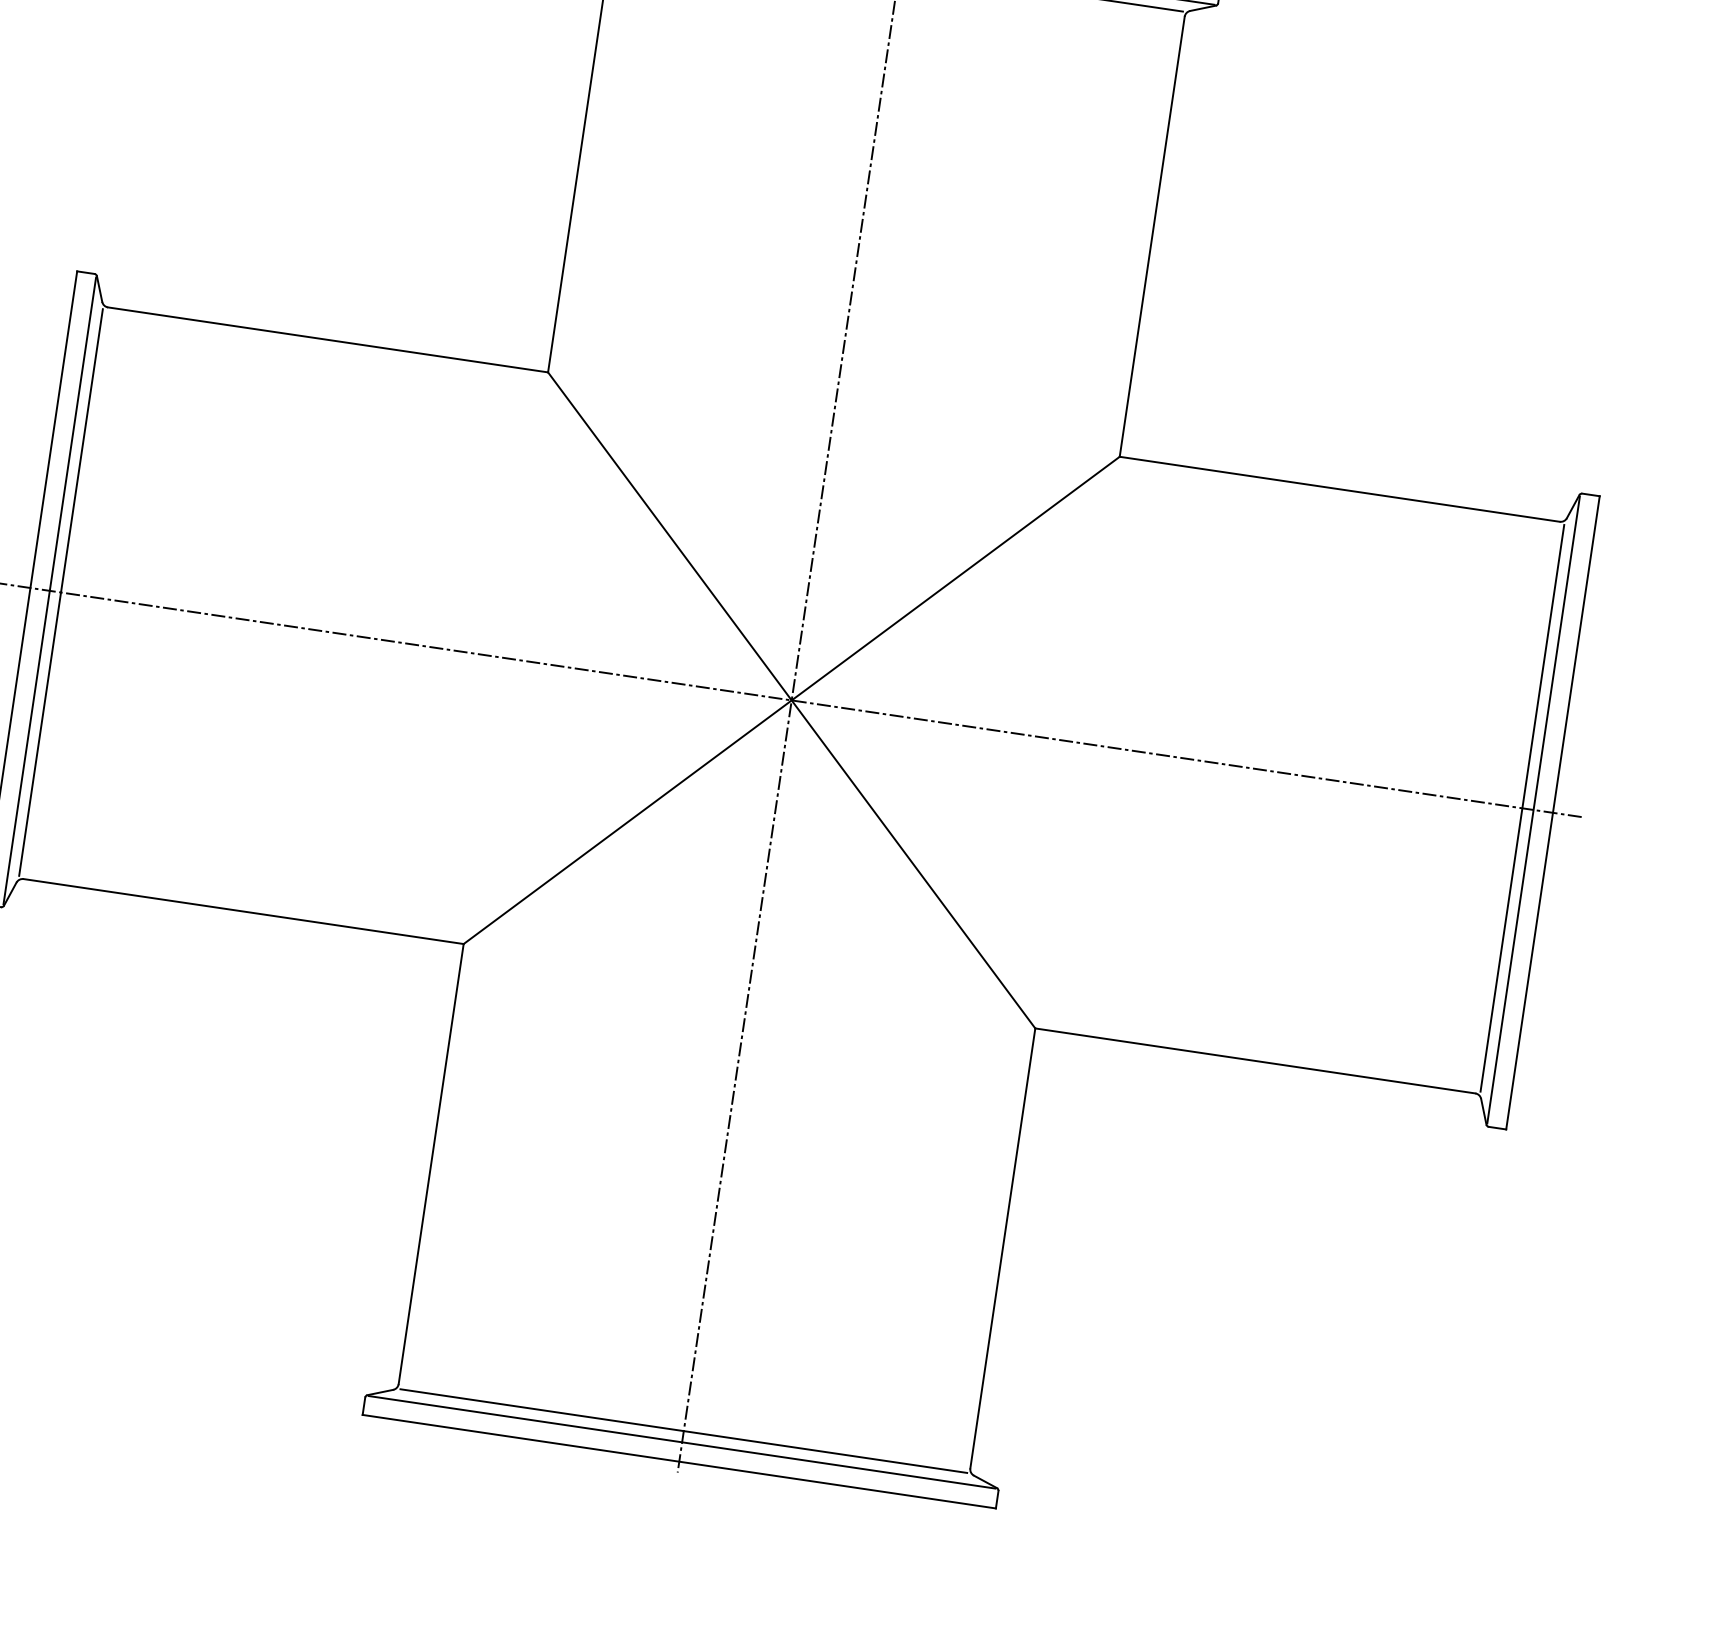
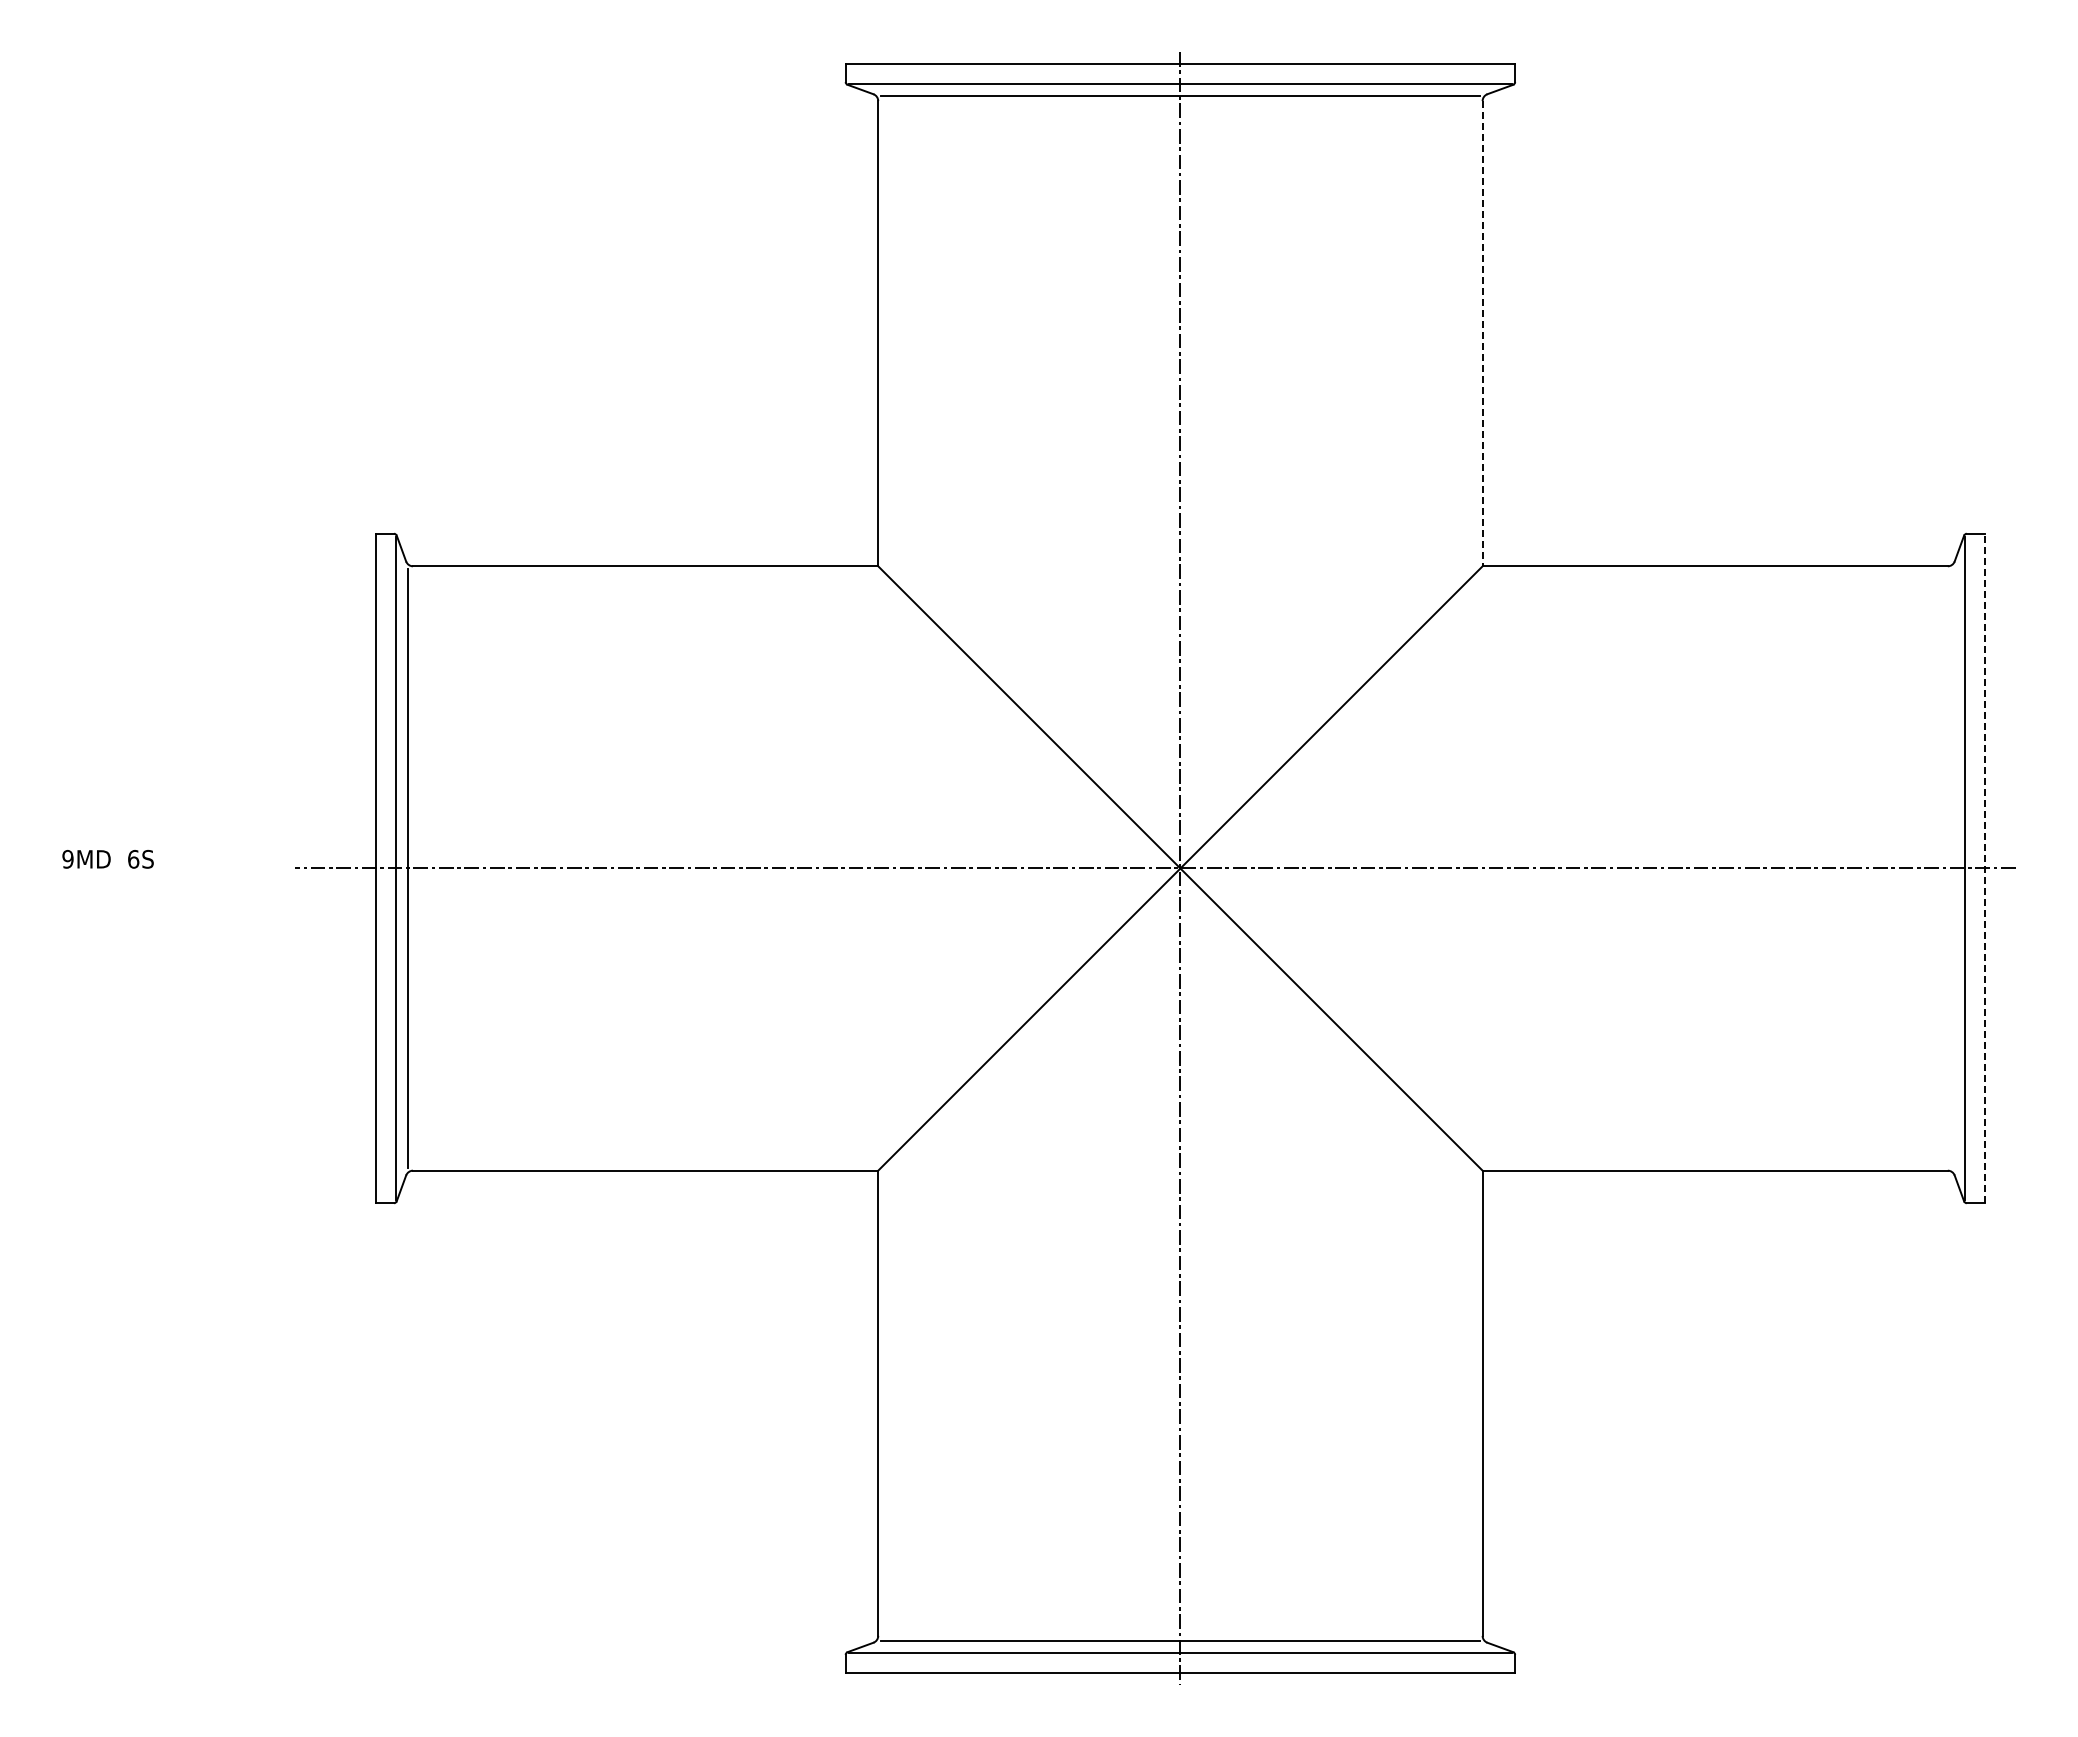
line: (1152, 236) -> (1482, 333), solid -> dashed
line: (1521, 808) -> (1952, 868), removed
line: (1553, 812) -> (1985, 868), solid -> dashed

